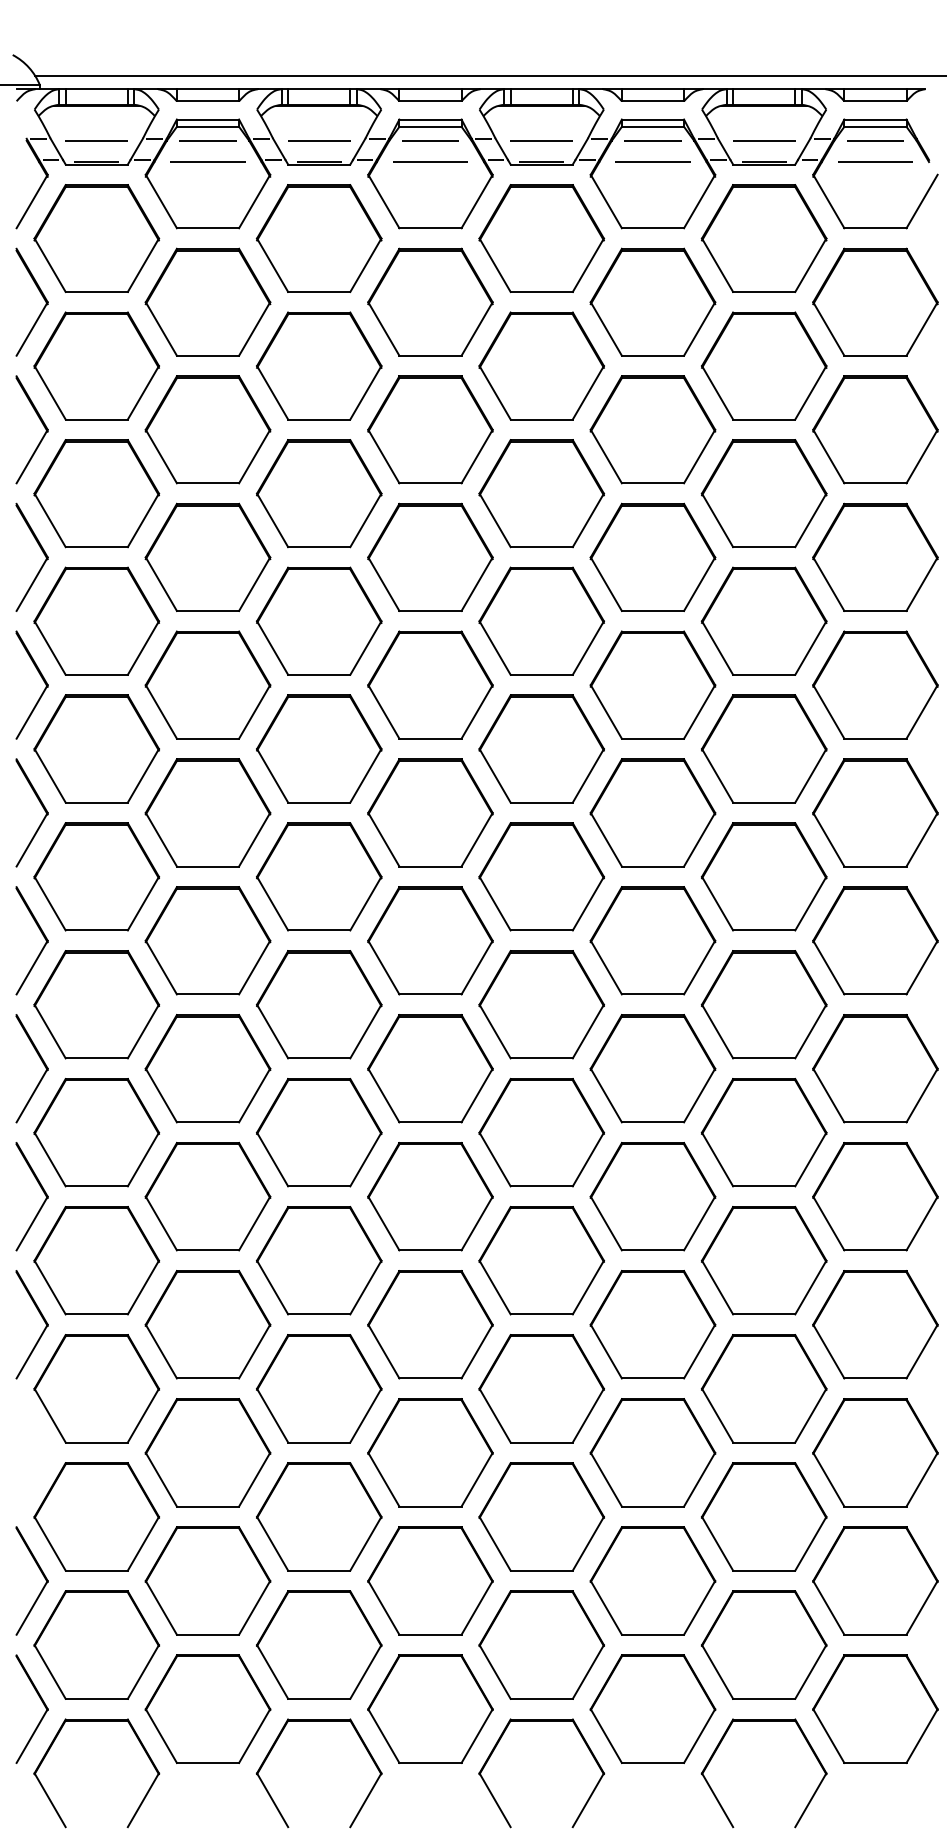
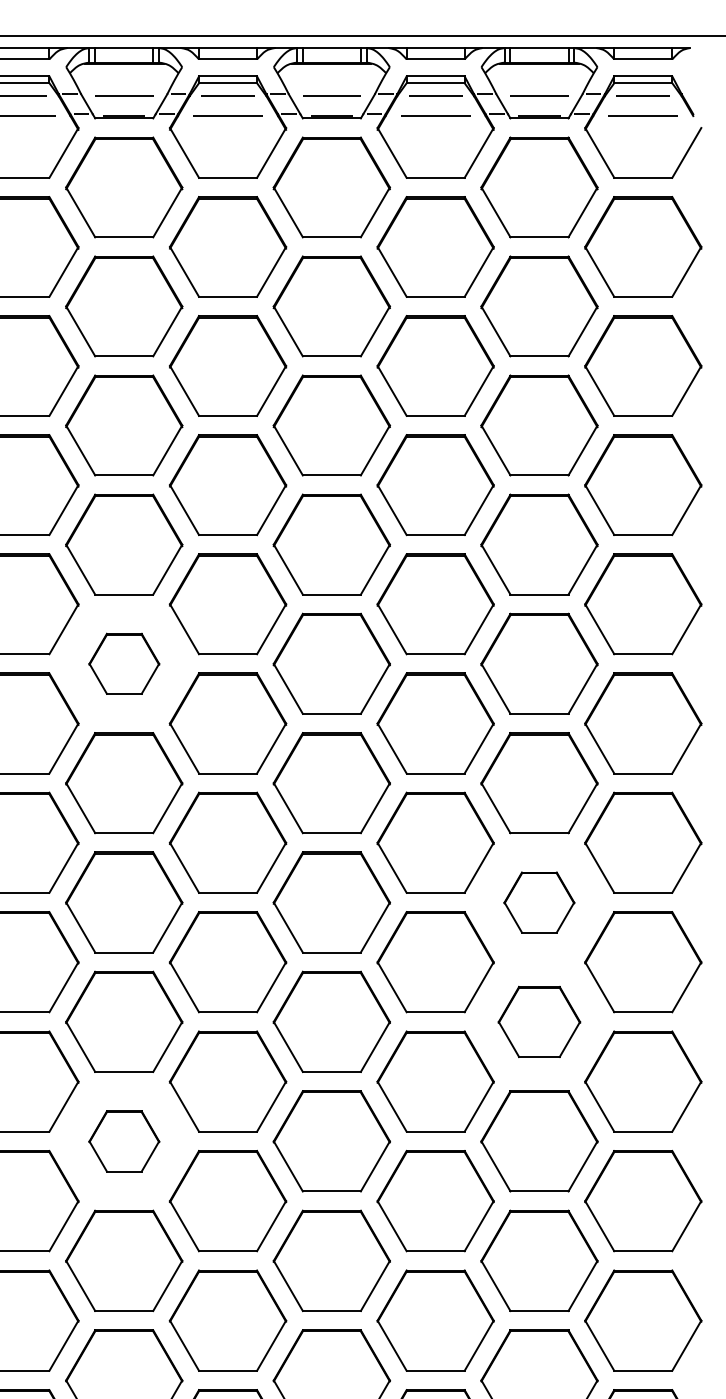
part: (319, 748) -> (124, 663), size x0.6
part: (763, 1004) -> (538, 902), size x0.6
part: (763, 1132) -> (538, 1021), size x0.7
part: (319, 1260) -> (124, 1141), size x0.6

